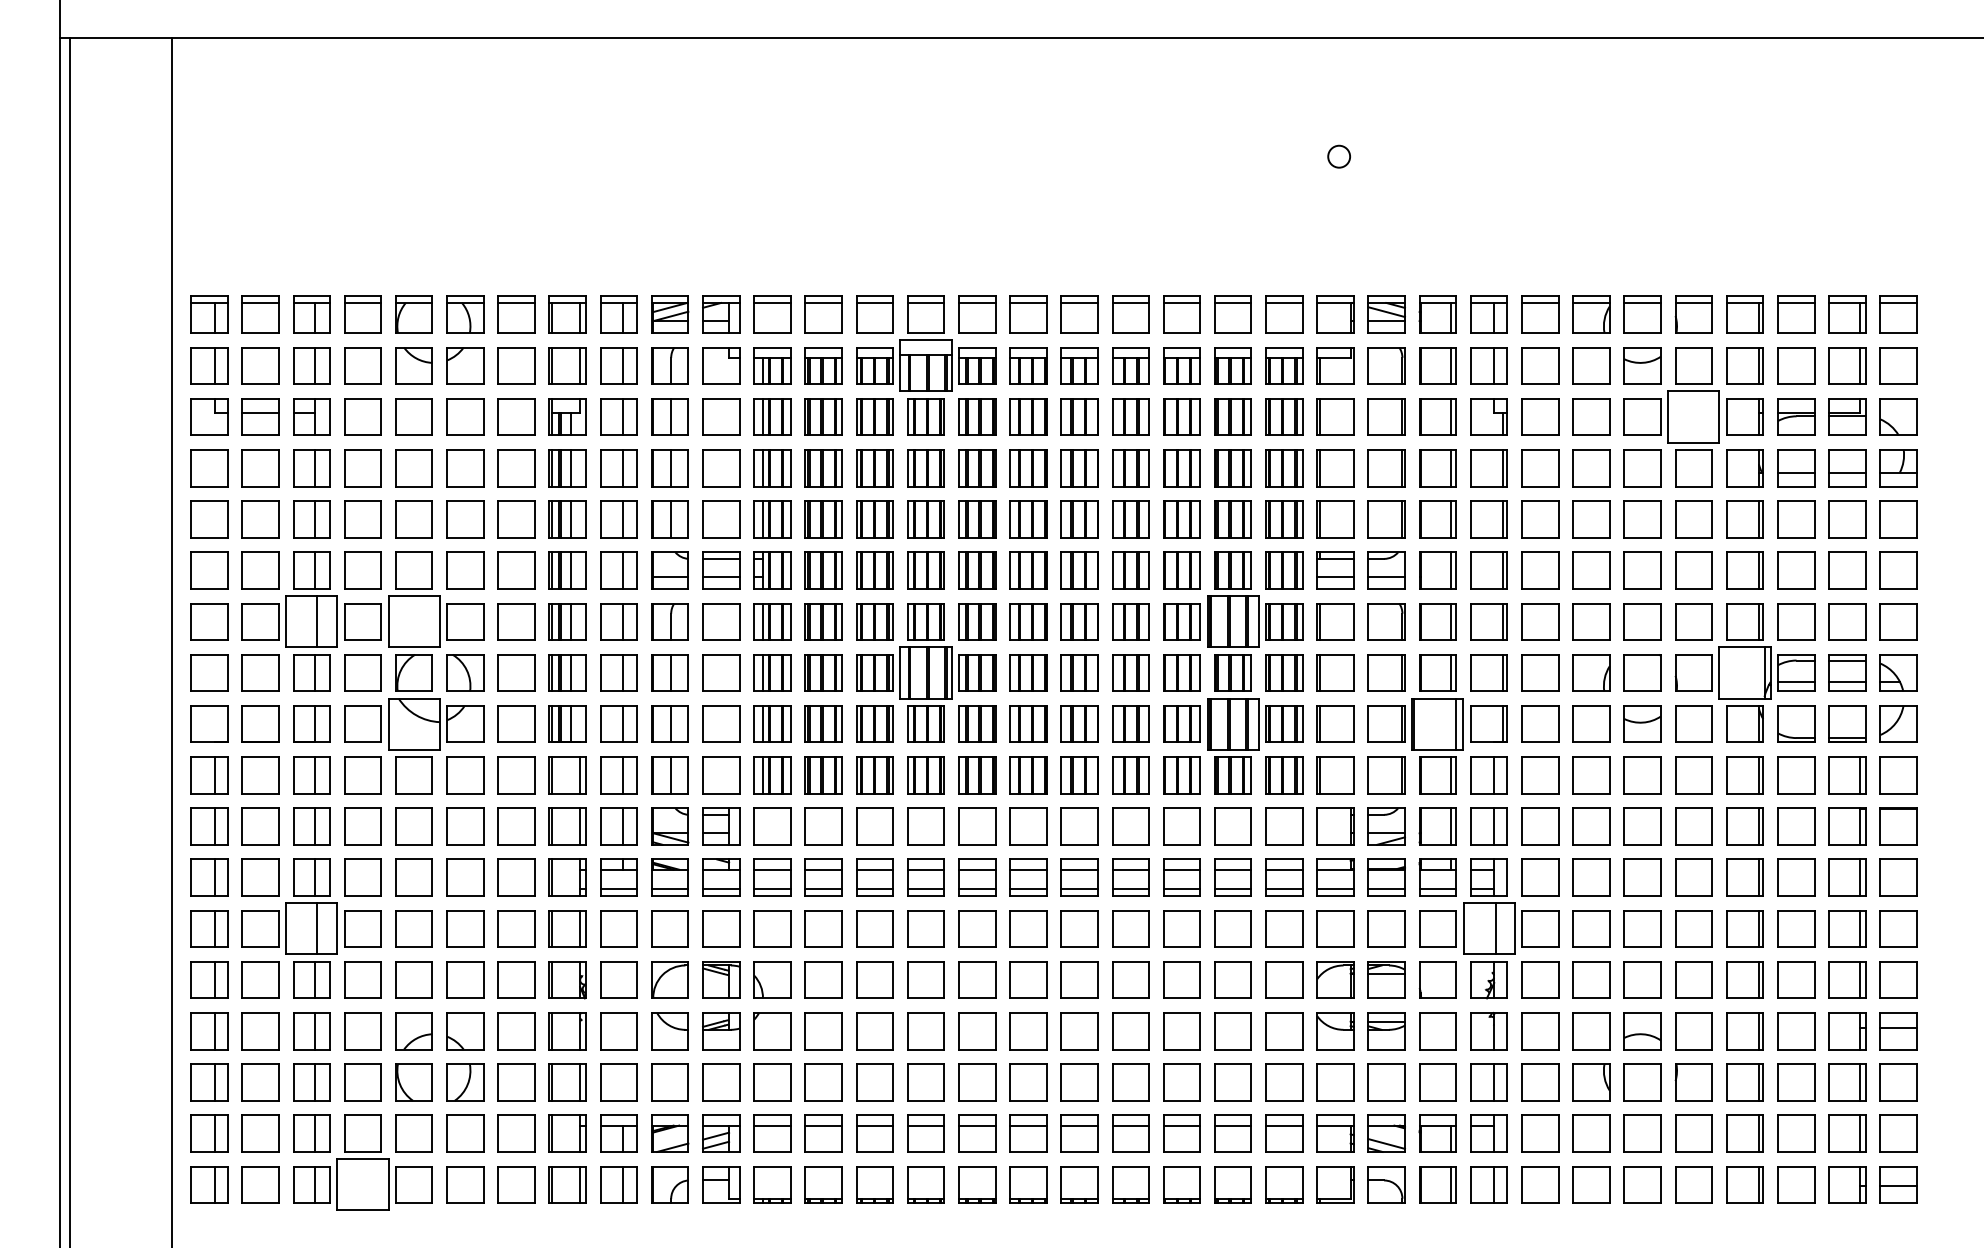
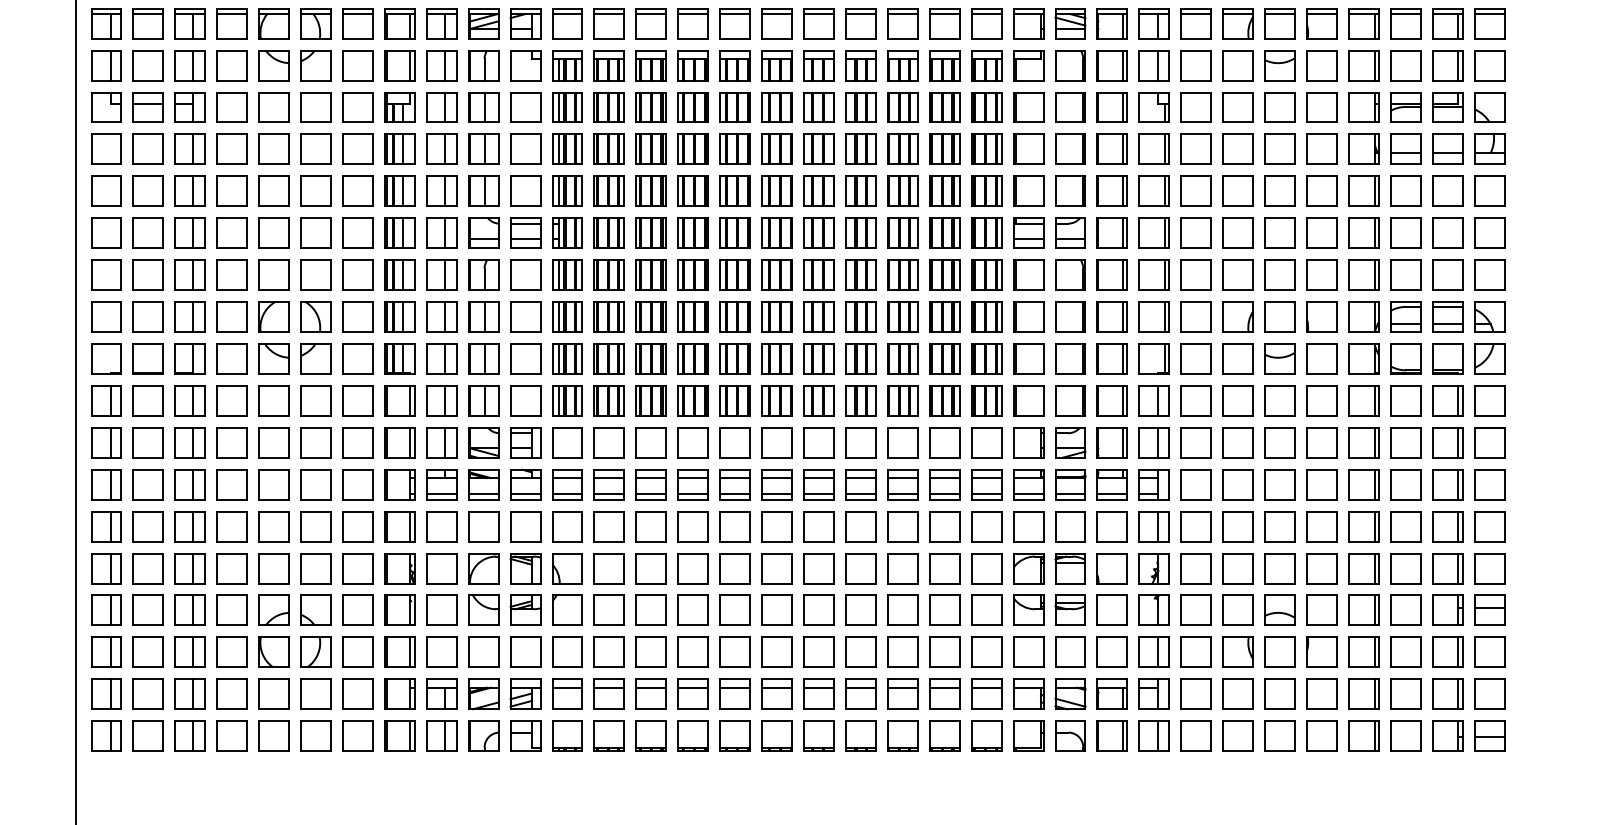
part: (925, 365) -> (692, 65), size x0.71
part: (1693, 416) -> (1321, 107), size x0.71
part: (311, 621) -> (190, 274), size x0.71
part: (413, 621) -> (273, 274), size x0.71
part: (1232, 621) -> (944, 274), size x0.71
part: (925, 672) -> (692, 316), size x0.71
part: (1744, 672) -> (1363, 316), size x0.71
part: (413, 723) -> (273, 358), size x0.71
part: (1232, 723) -> (944, 358), size x0.71
part: (1437, 723) -> (1112, 358), size x0.71
part: (311, 928) -> (190, 526), size x0.71
part: (1488, 928) -> (1153, 526), size x0.71
part: (362, 1184) -> (231, 735), size x0.71

